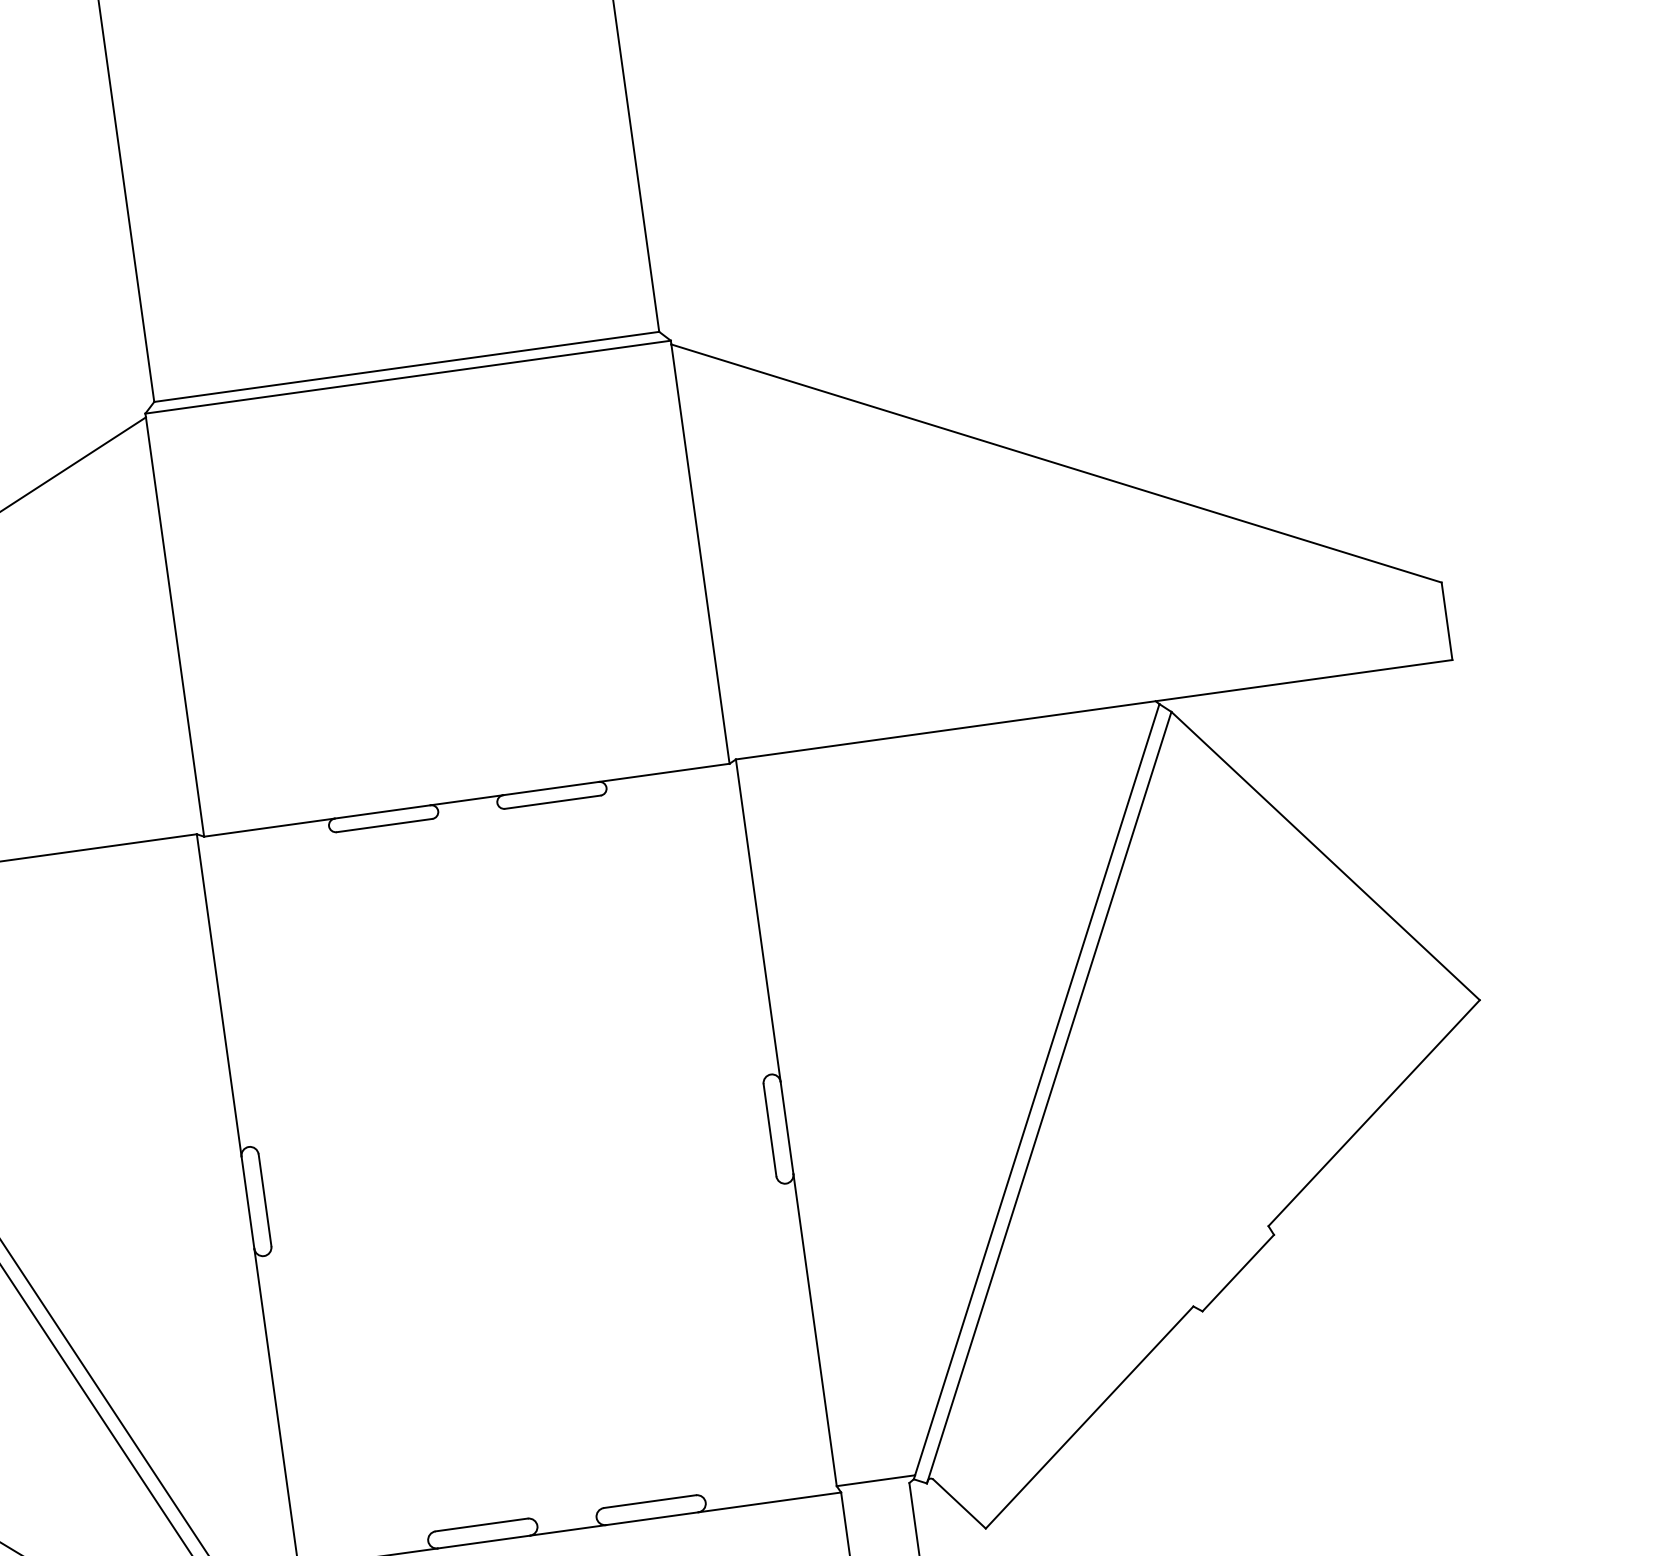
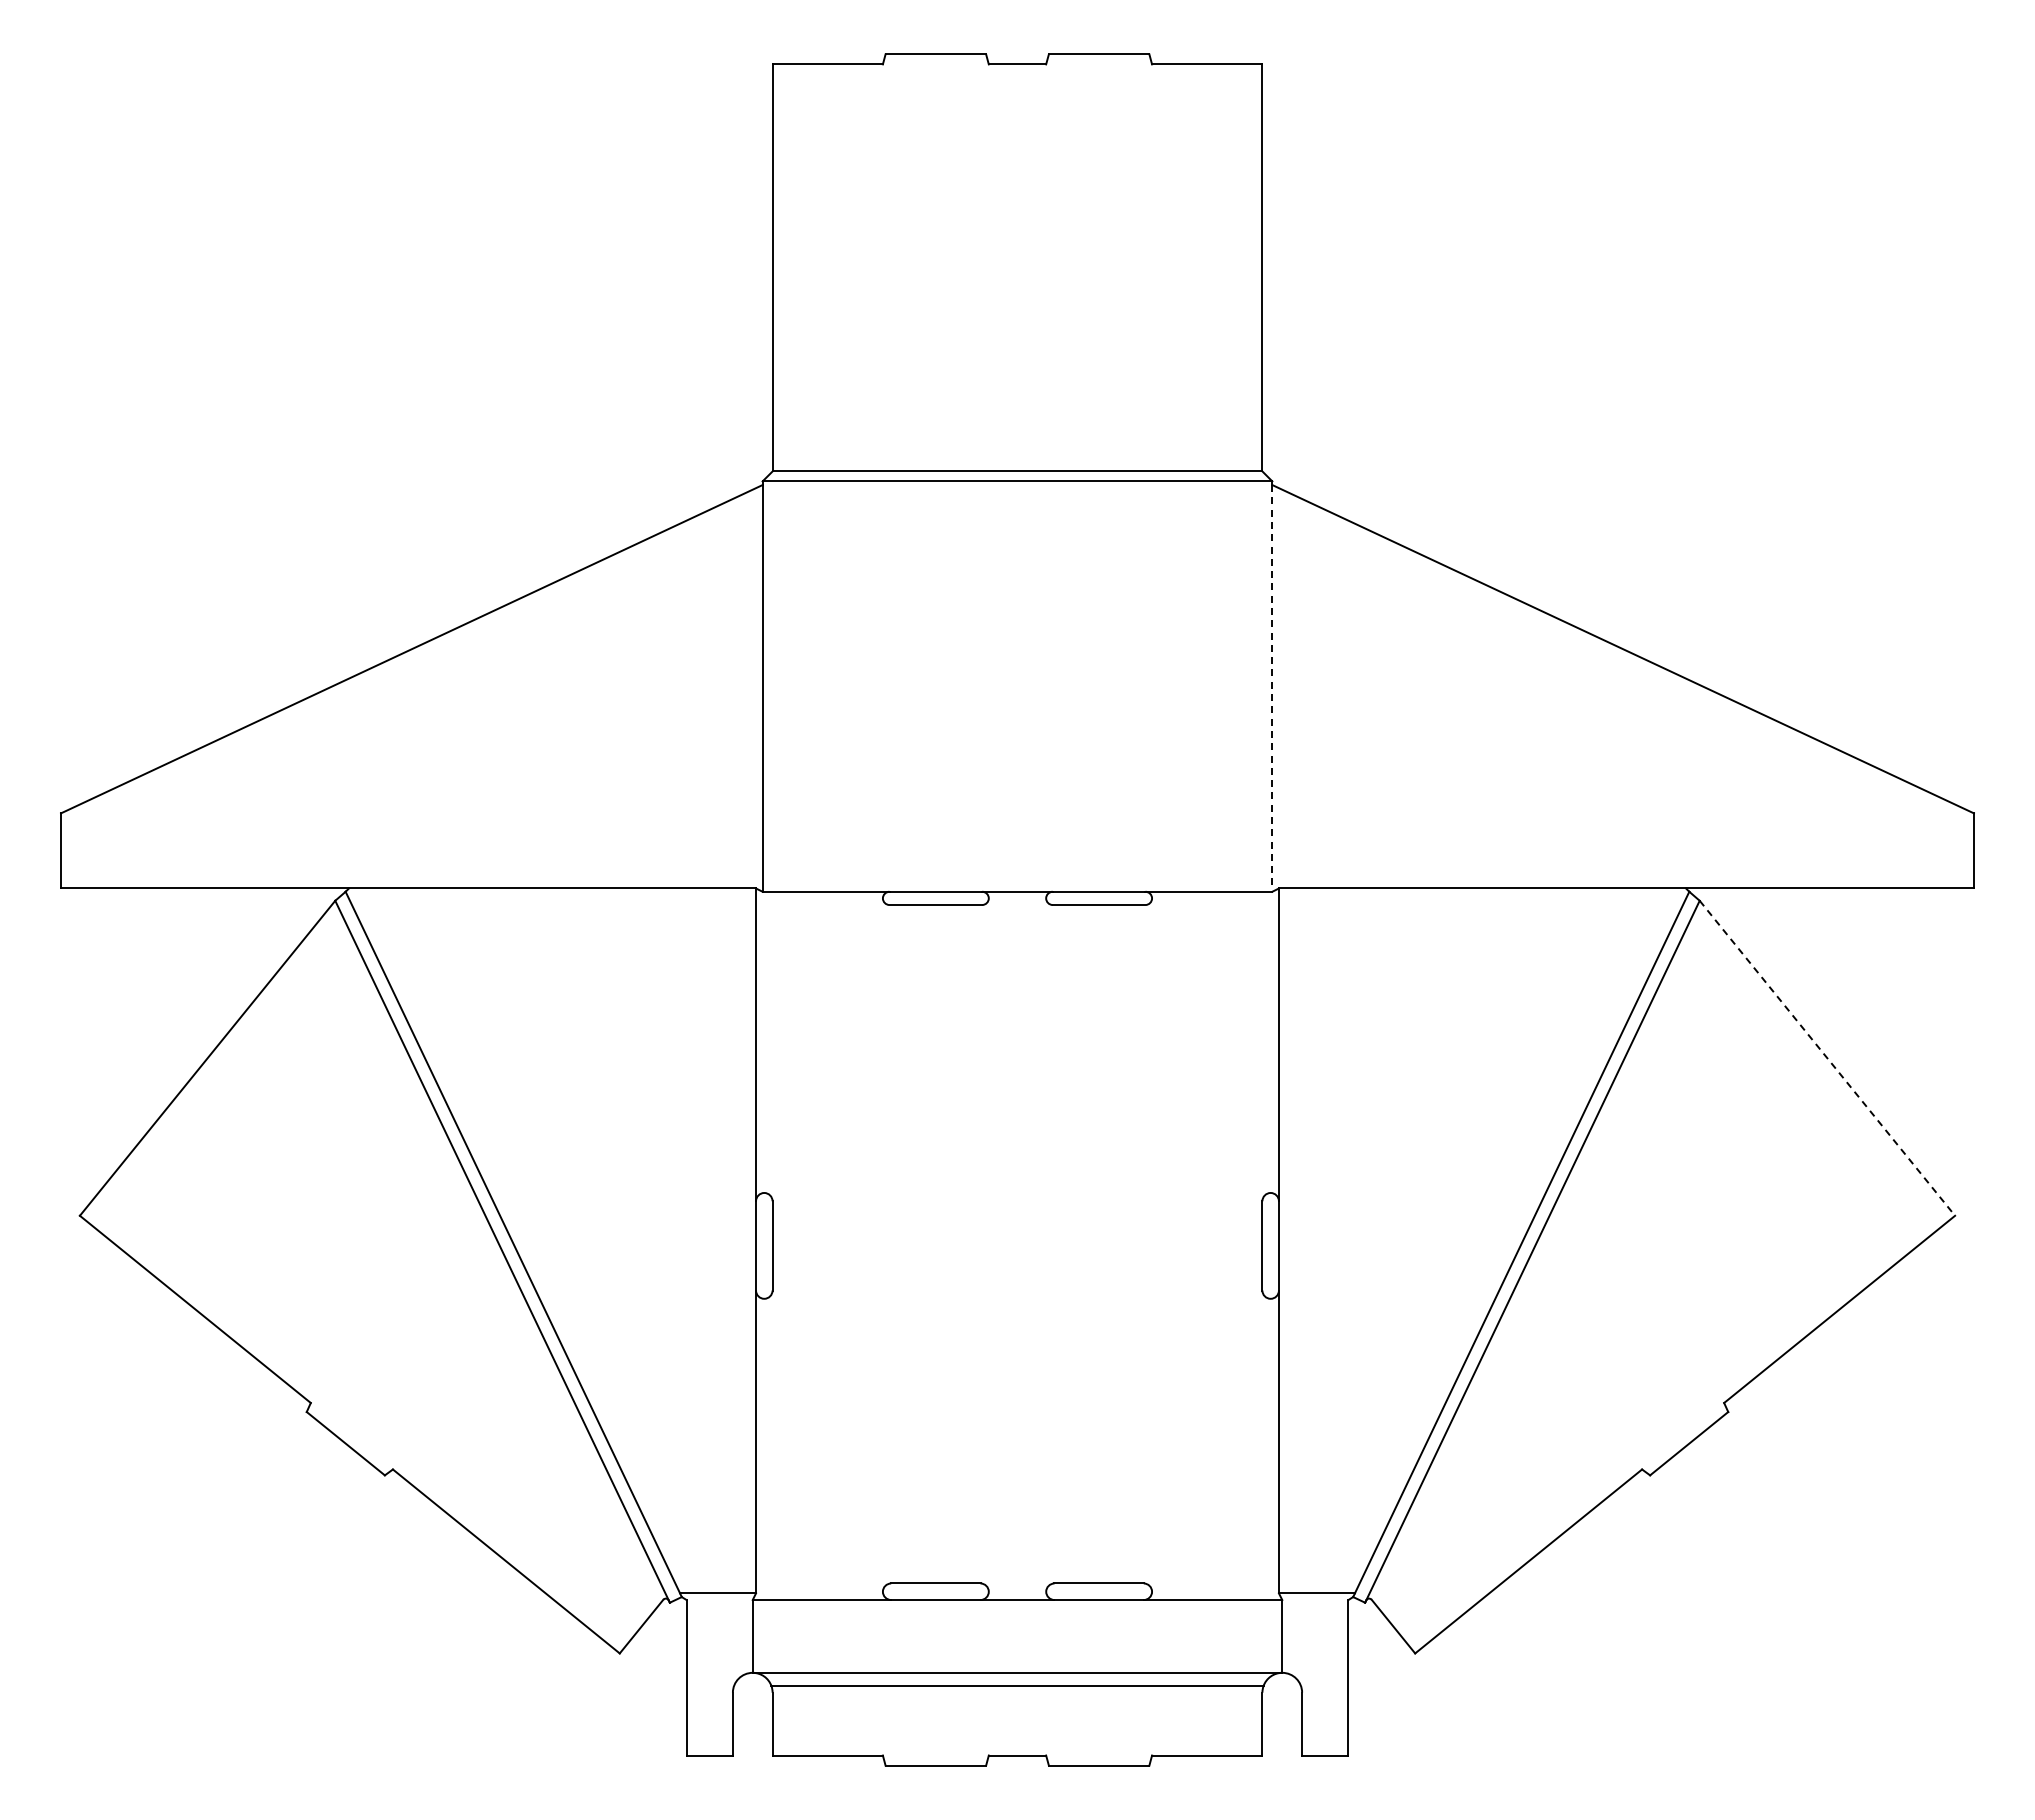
line: (700, 554) -> (1272, 688), solid -> dashed
line: (1325, 856) -> (1827, 1058), solid -> dashed

